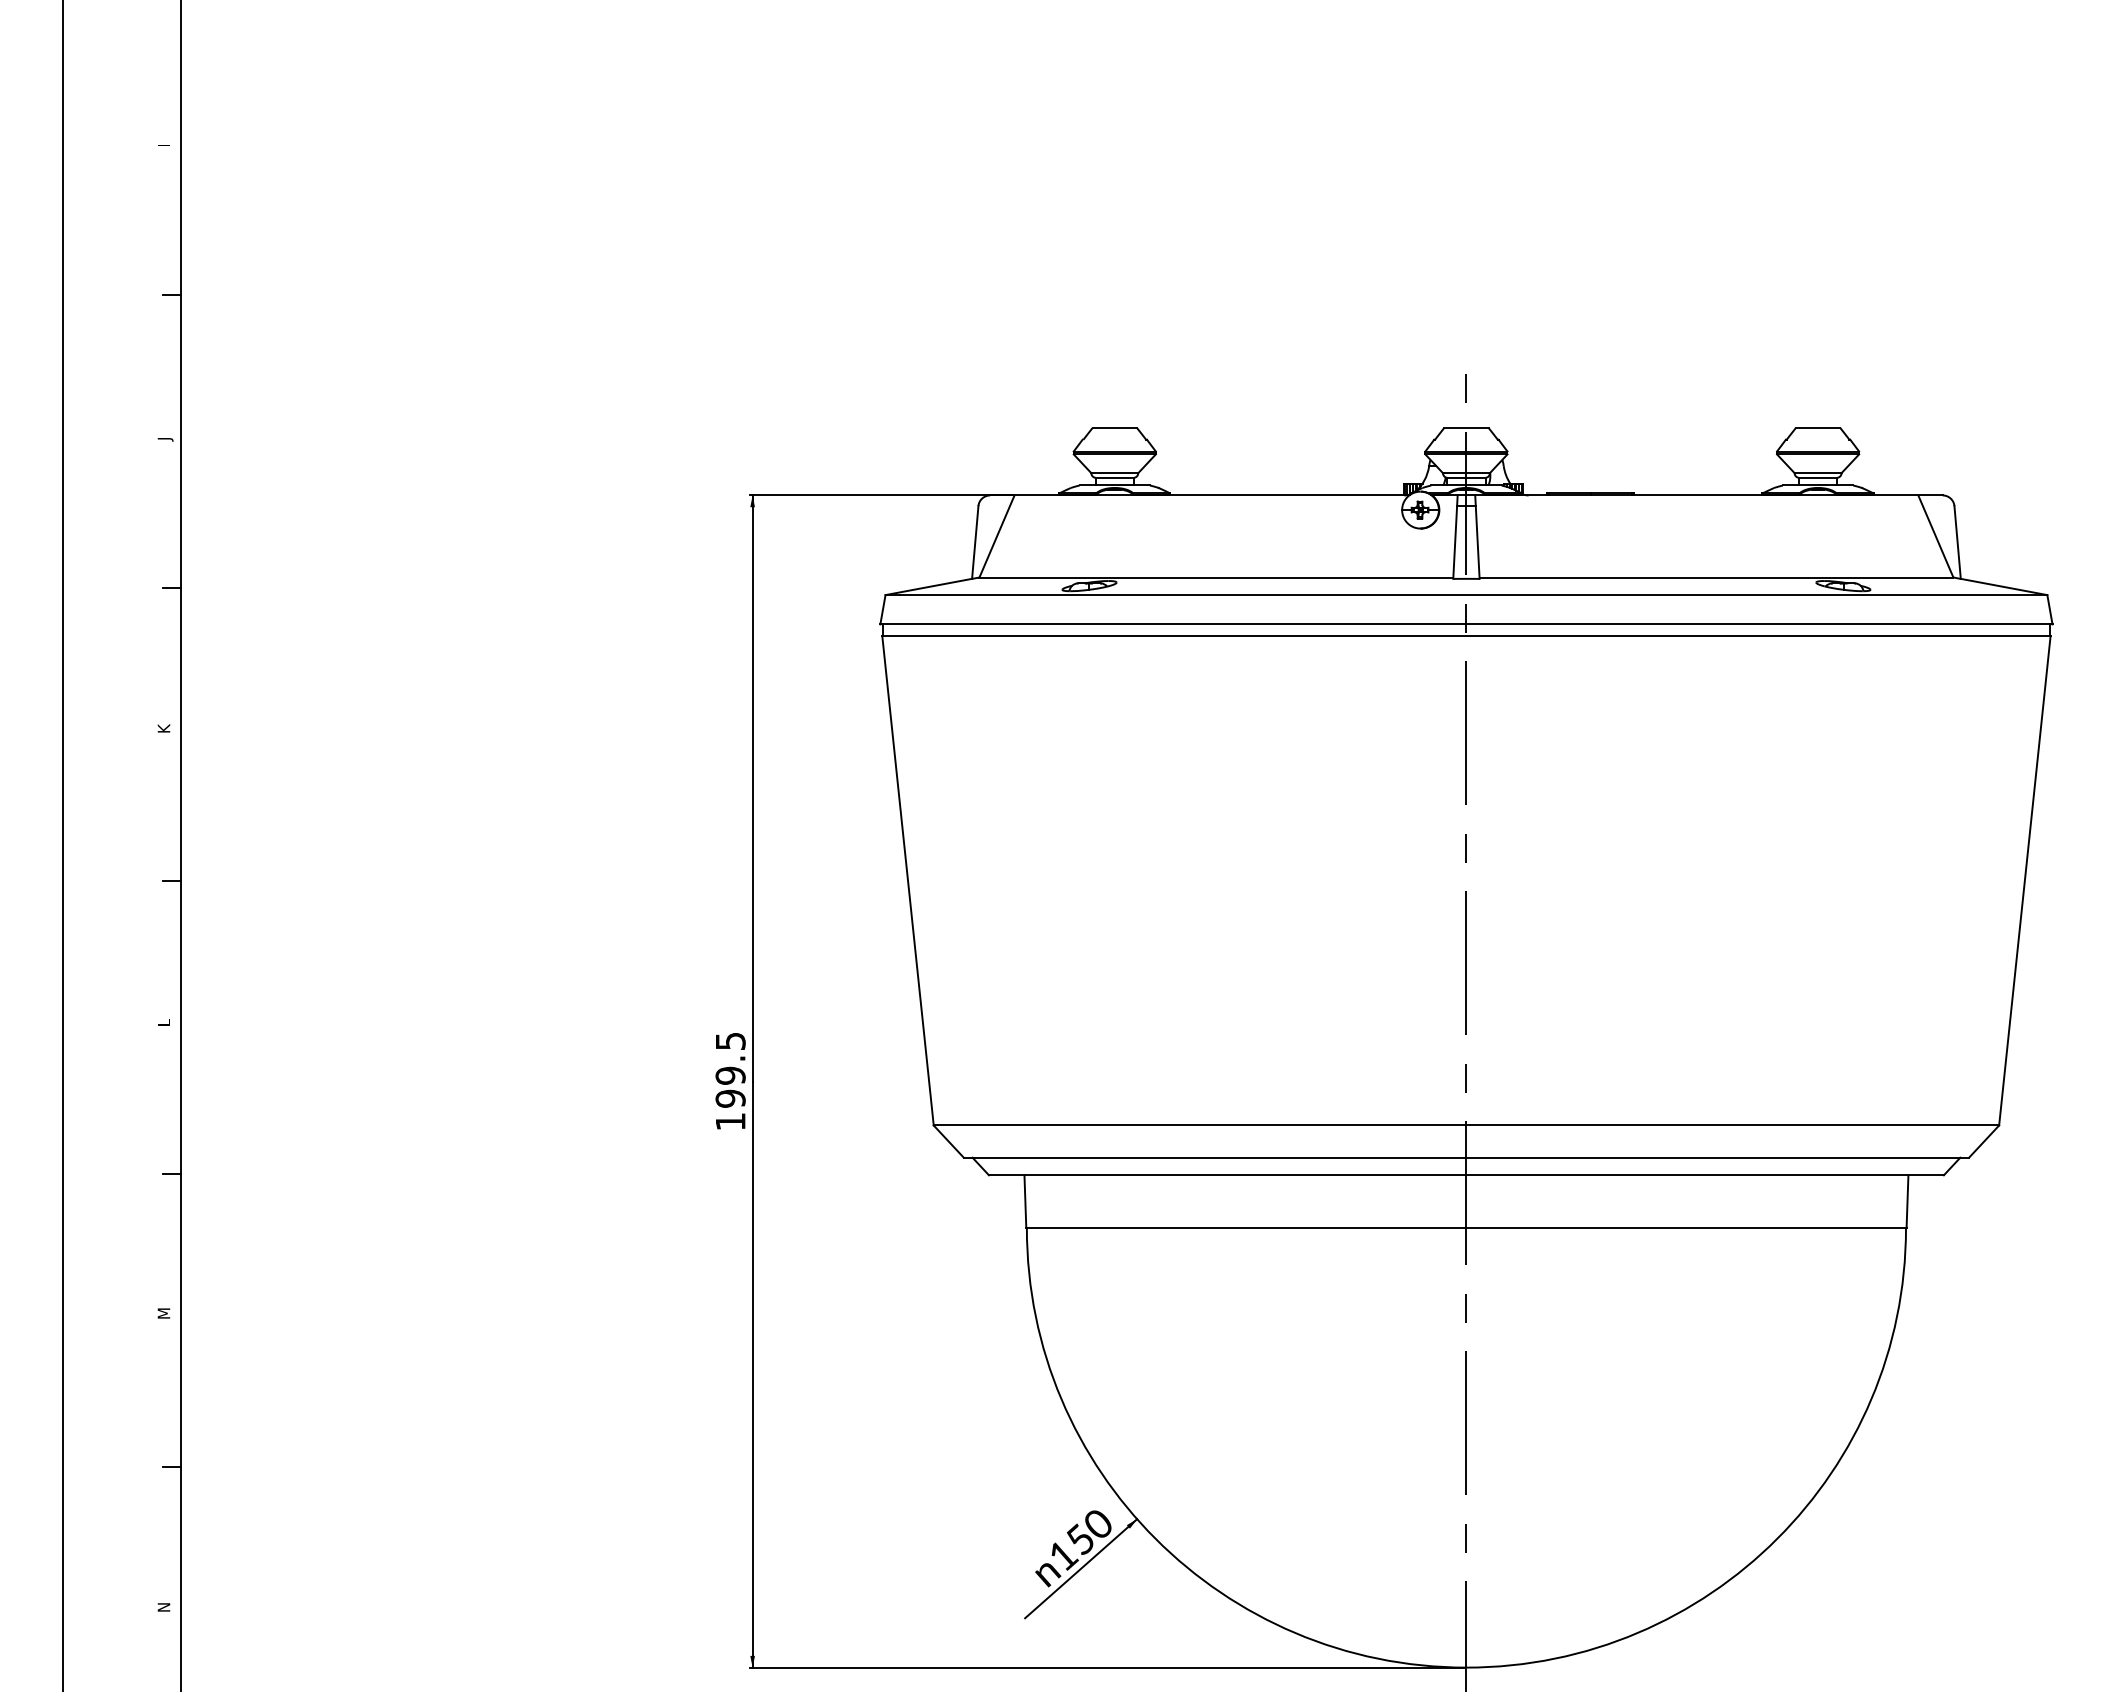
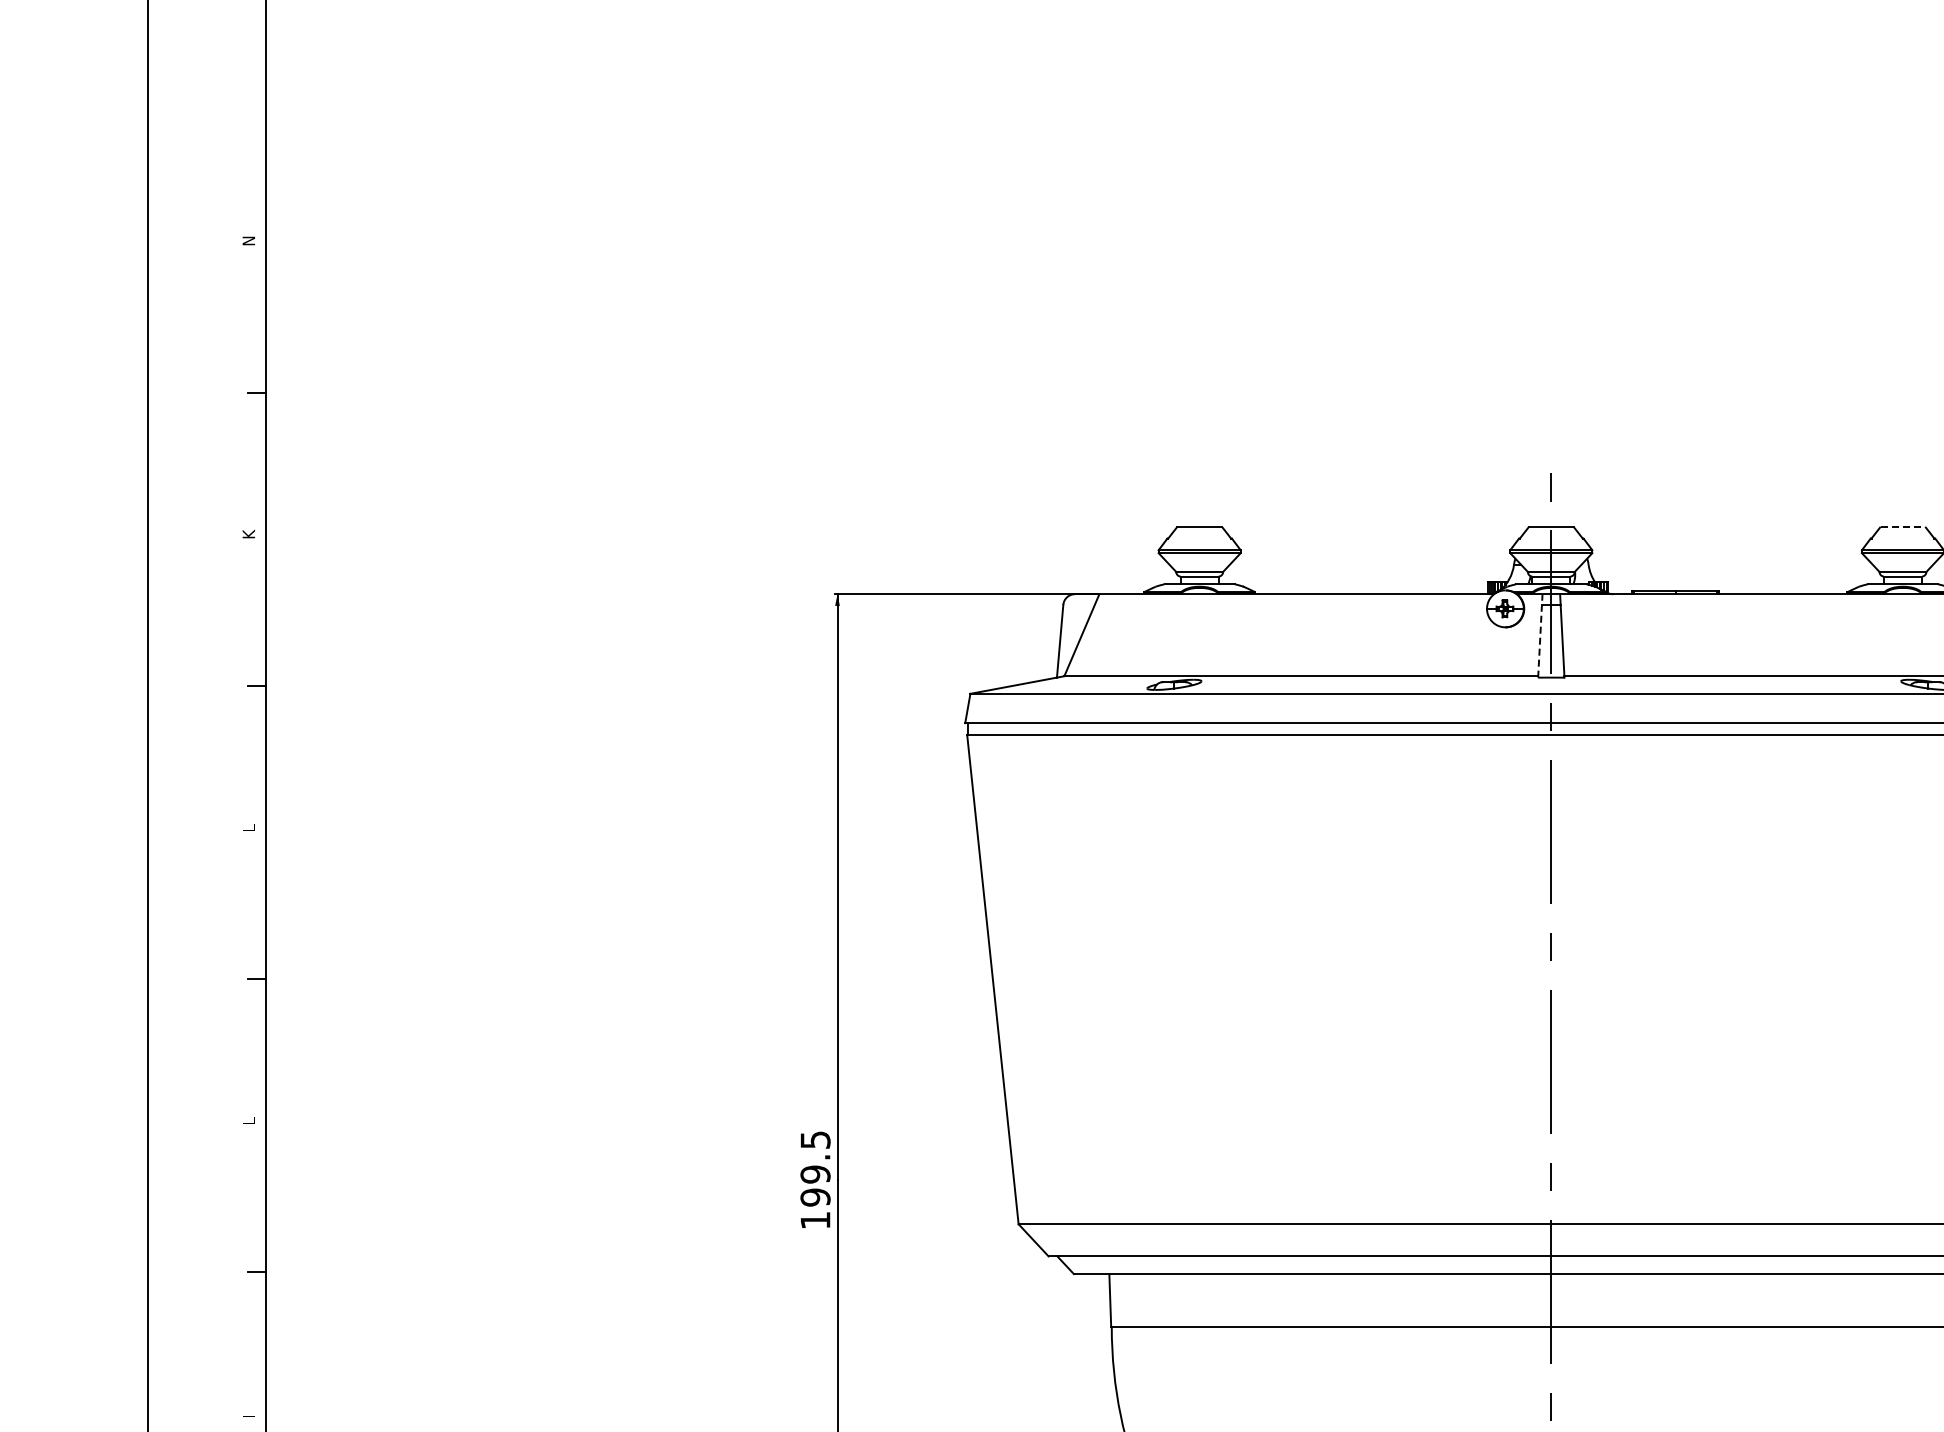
text: (163, 142) -> (248, 241), I -> N
line: (1818, 428) -> (1903, 527), solid -> dashed
text: (165, 436) -> (250, 535), J -> K
line: (1455, 537) -> (1540, 636), solid -> dashed
text: (163, 728) -> (248, 827), K -> L
text: (163, 1313) -> (248, 1412), M -> I

